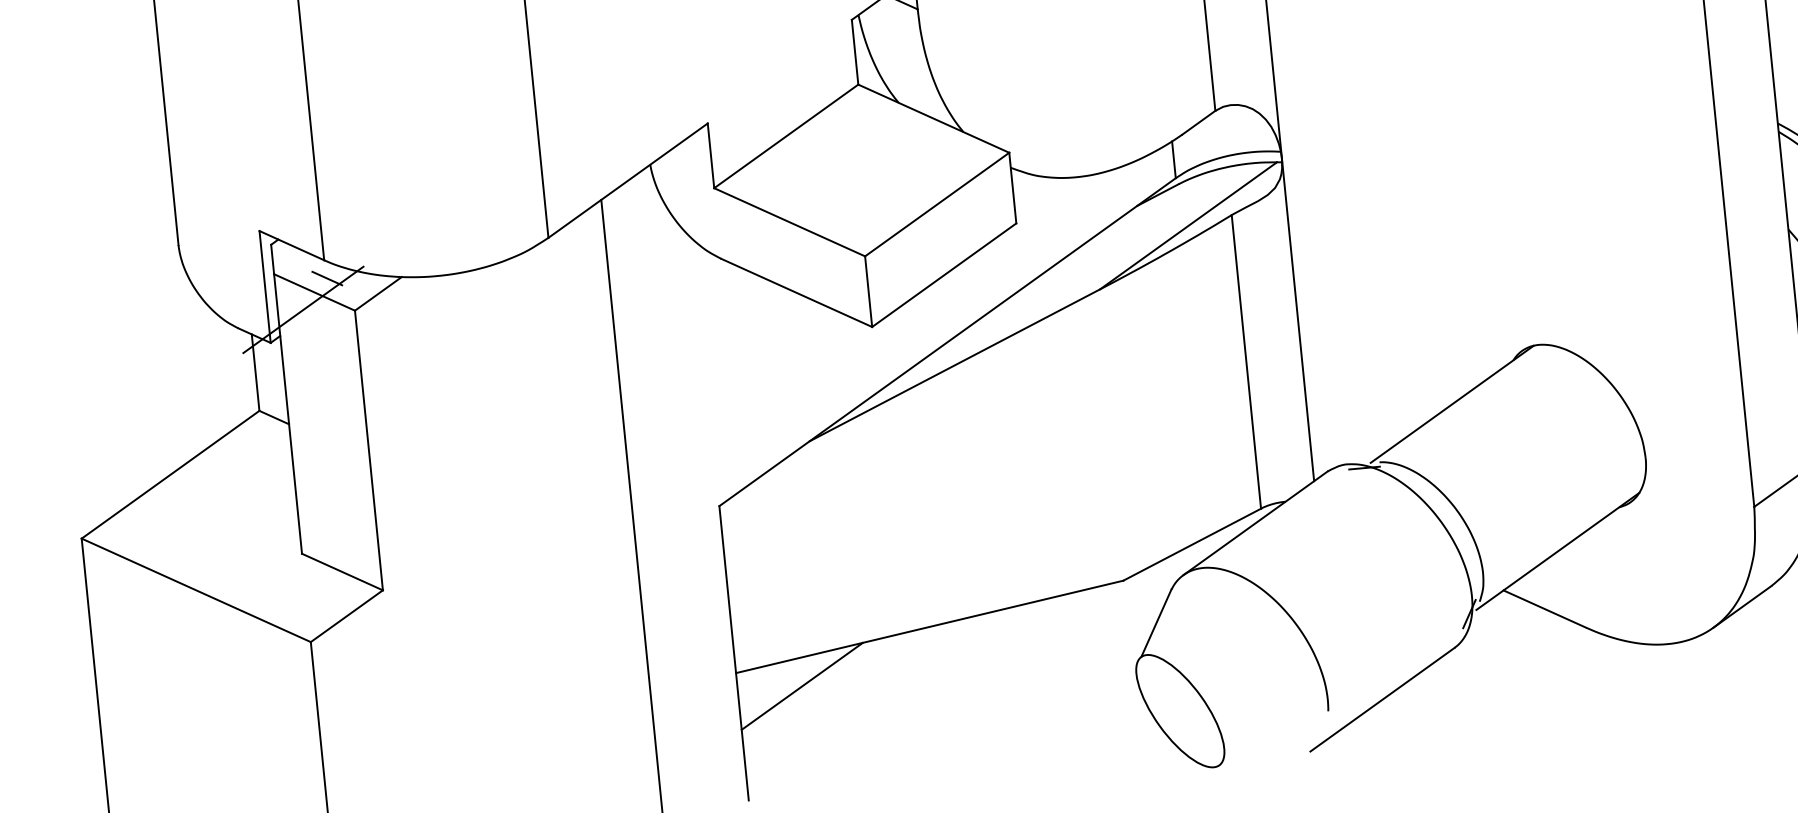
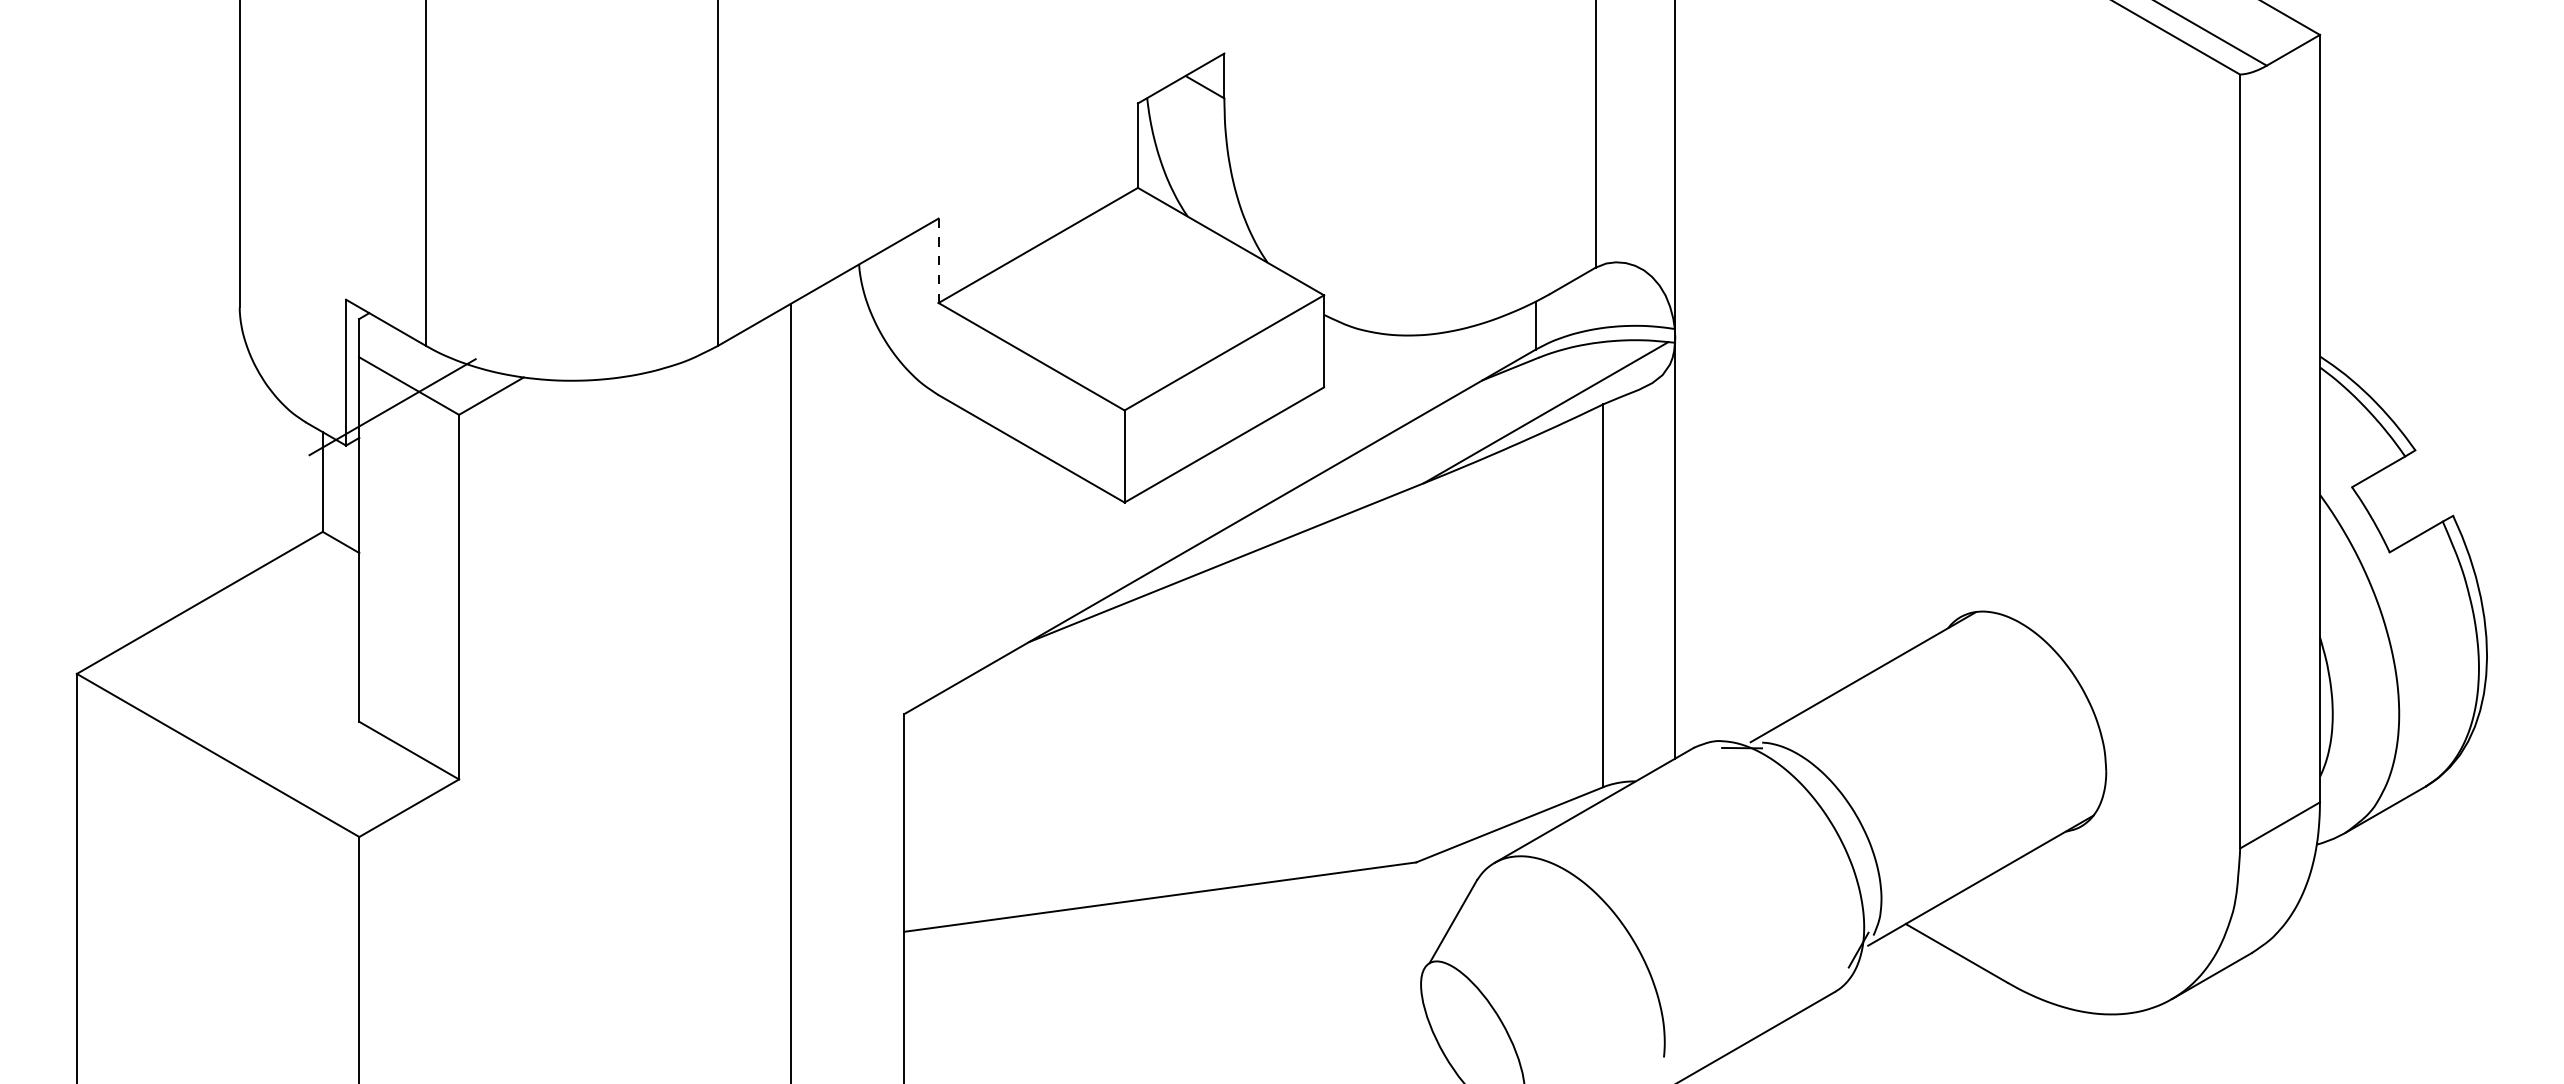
line: (710, 155) -> (938, 260), solid -> dashed
line: (327, 278) -> (427, 369), removed
line: (801, 686) -> (987, 957), removed

